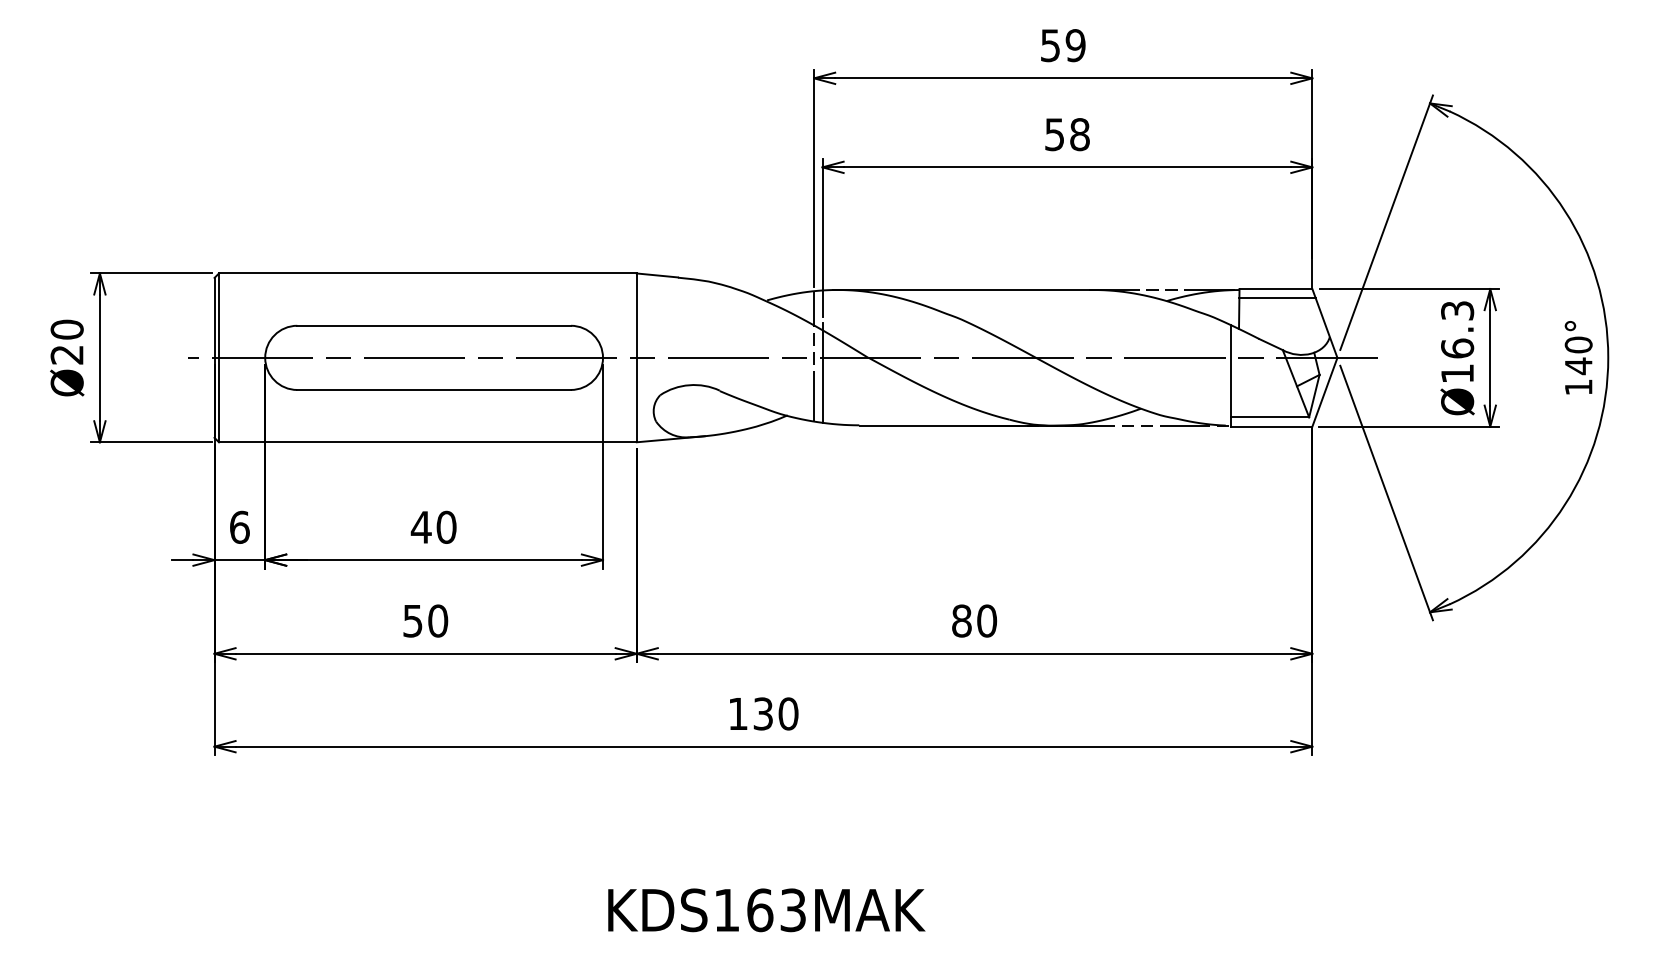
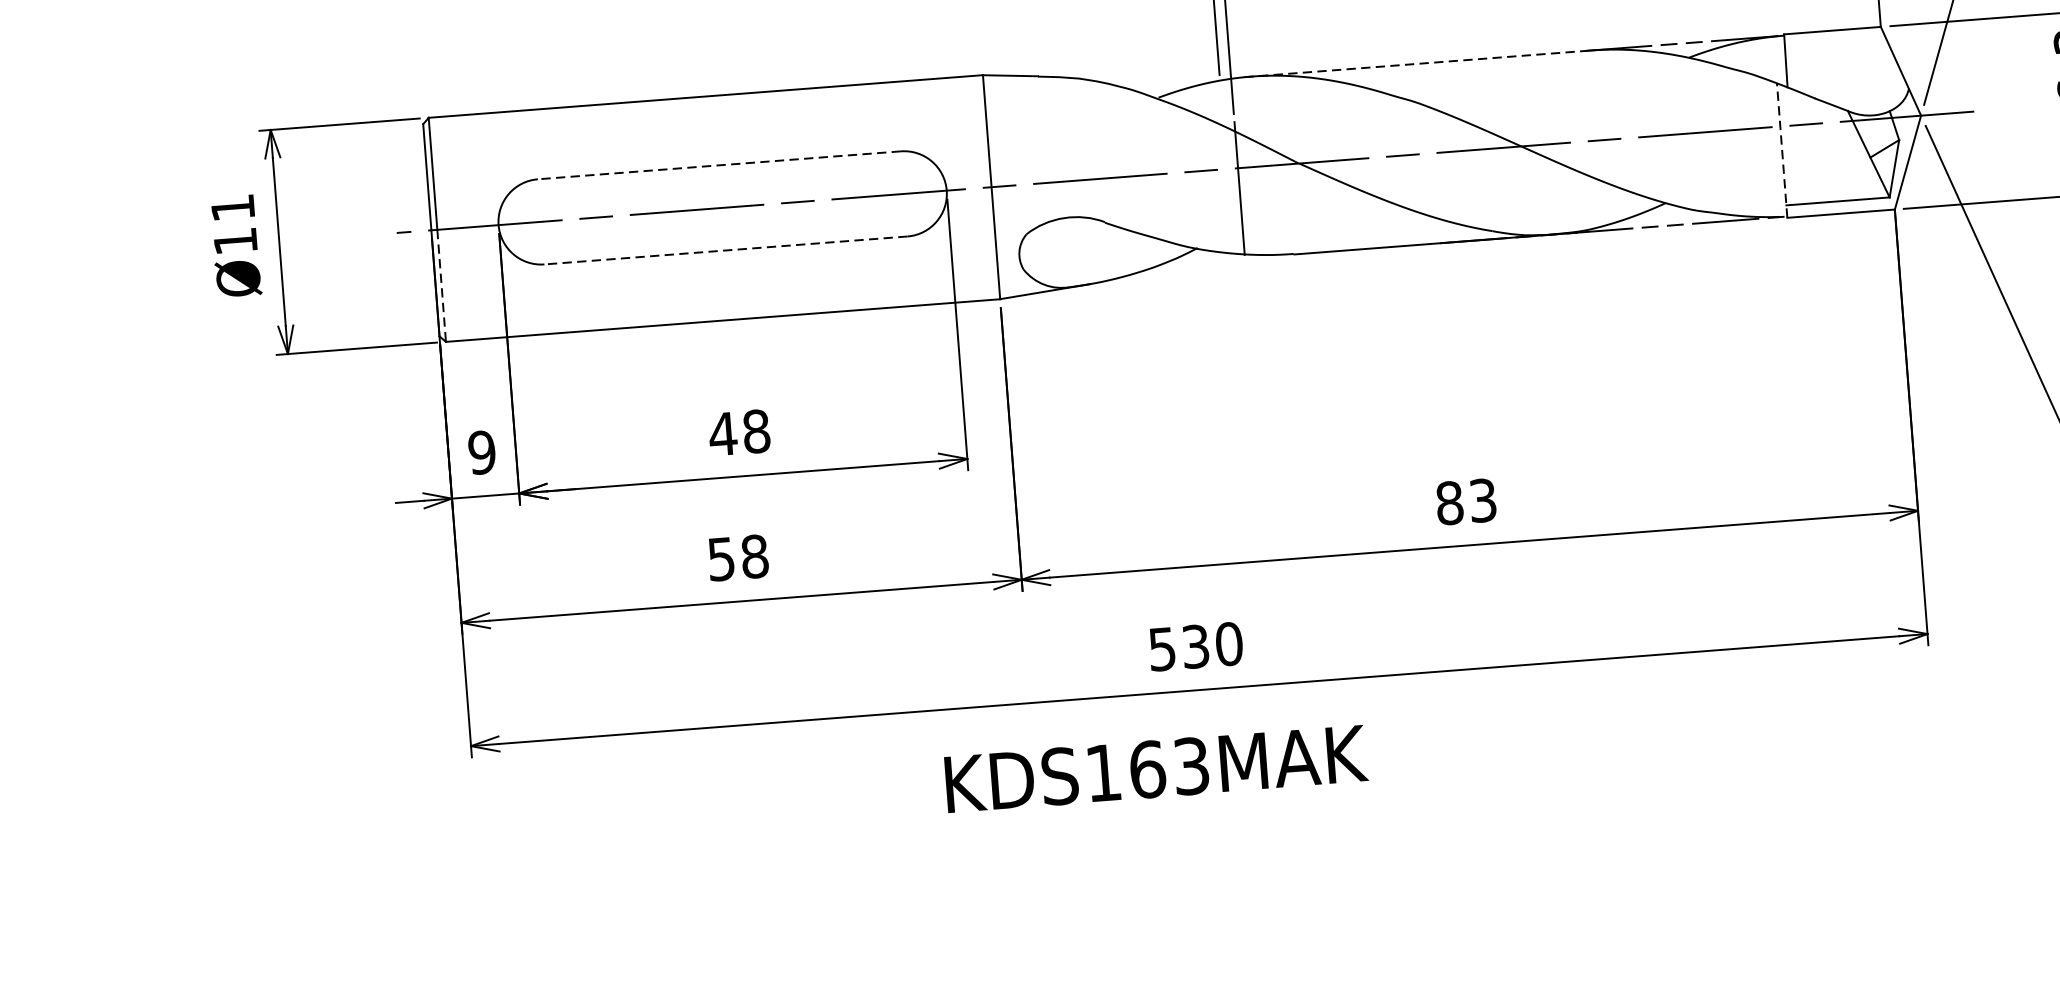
line: (961, 290) -> (1415, 64), solid -> dashed
line: (1277, 298) -> (1835, 43), removed
line: (434, 325) -> (719, 164), solid -> dashed
text: (66, 341) -> (233, 223), Ø20 -> Ø11
line: (814, 356) -> (1227, 167), removed
line: (1231, 375) -> (1782, 149), solid -> dashed
line: (434, 389) -> (726, 249), solid -> dashed
line: (219, 400) -> (442, 286), solid -> dashed
text: (239, 526) -> (481, 451), 6 -> 9
text: (446, 527) -> (756, 431), 40 -> 48
text: (438, 620) -> (755, 555), 50 -> 58
text: (987, 620) -> (1483, 499), 80 -> 83
text: (737, 714) -> (1161, 650), 130 -> 530
text: (766, 910) -> (1156, 769), moved

